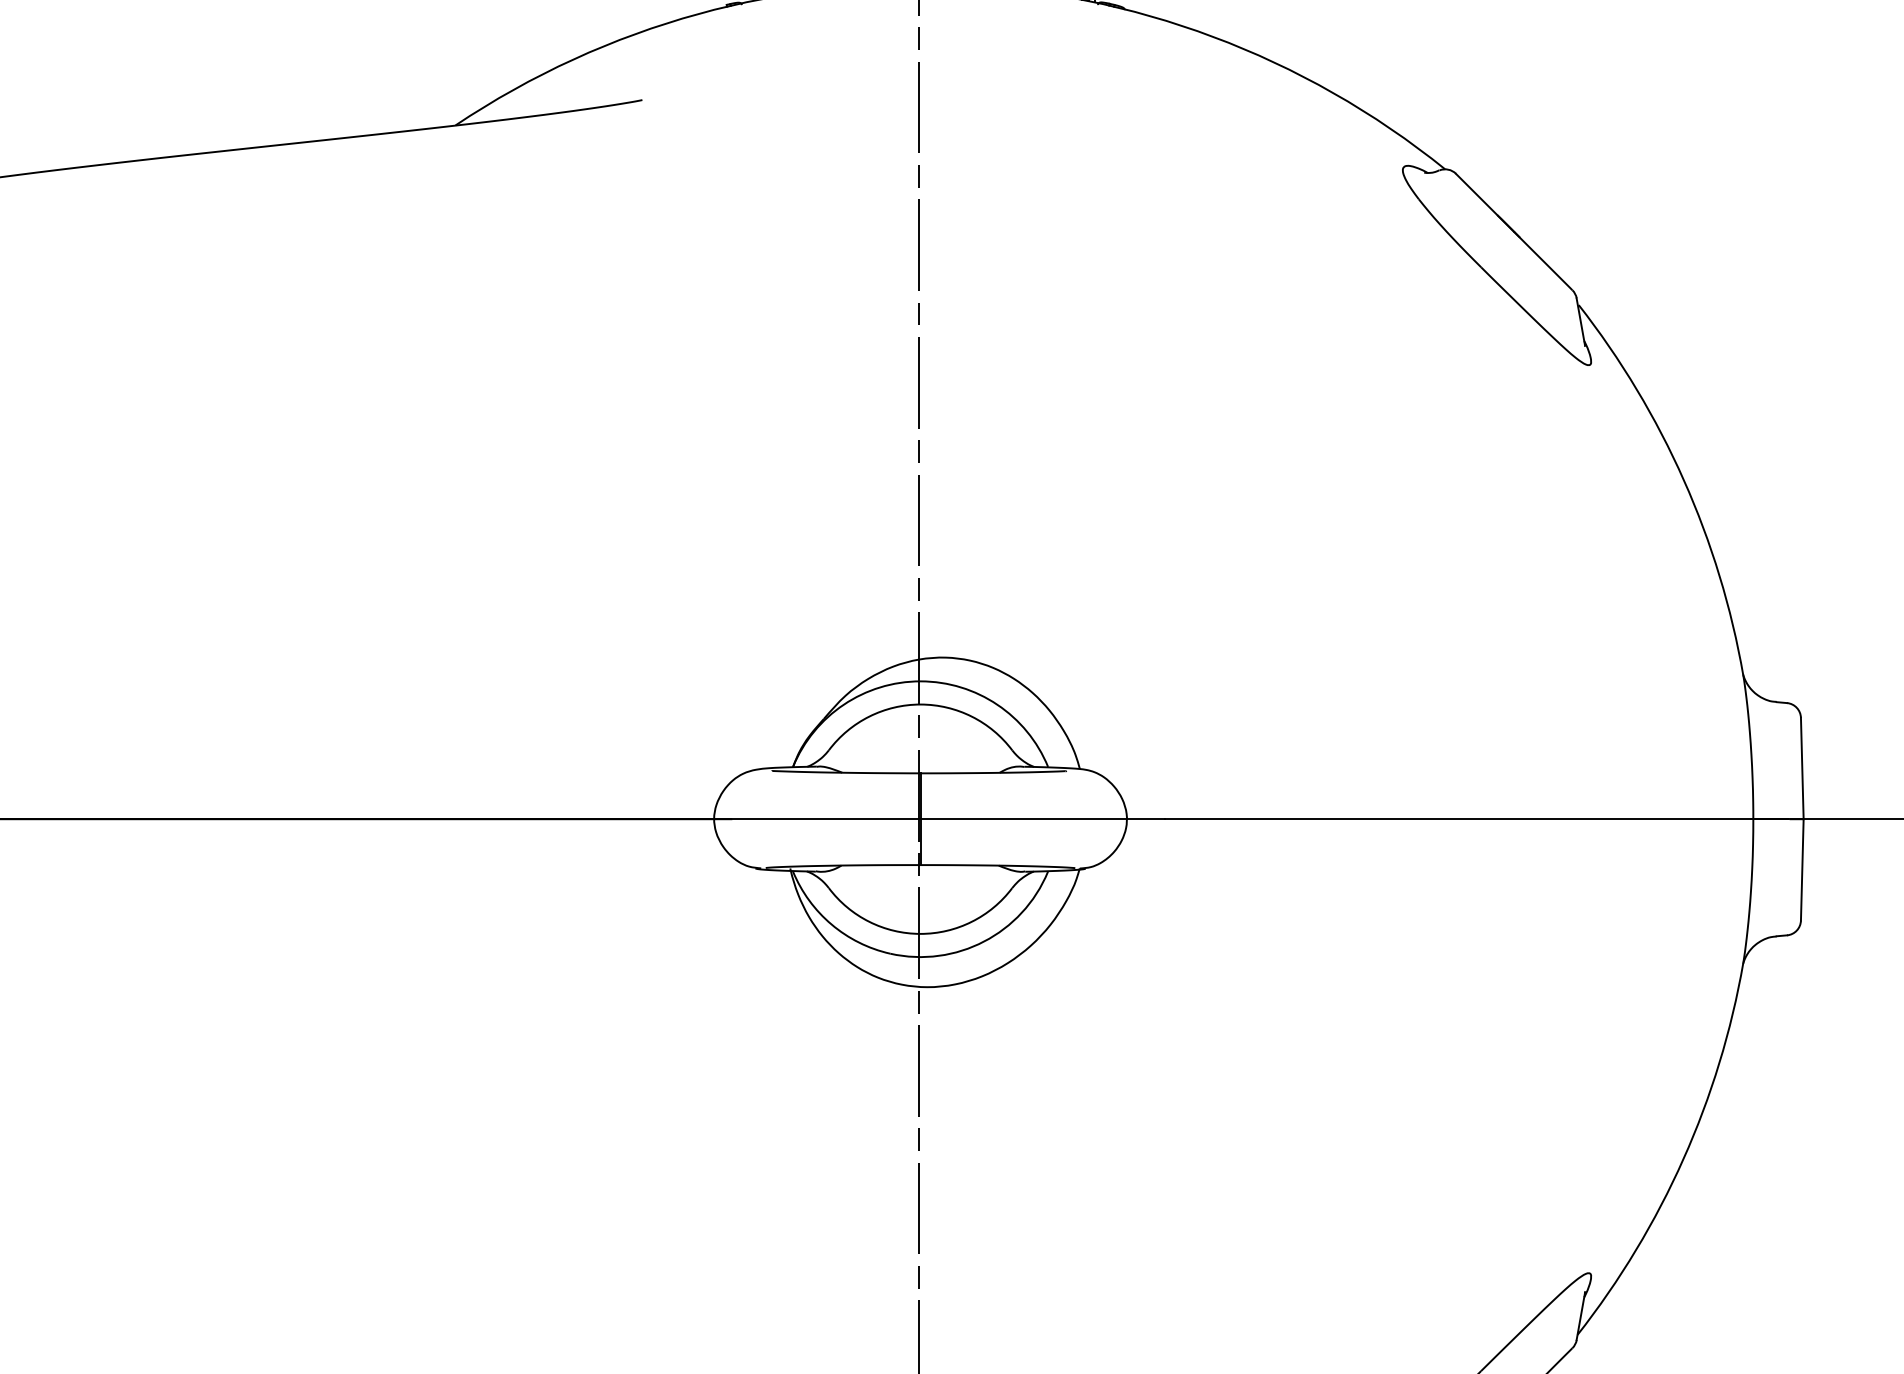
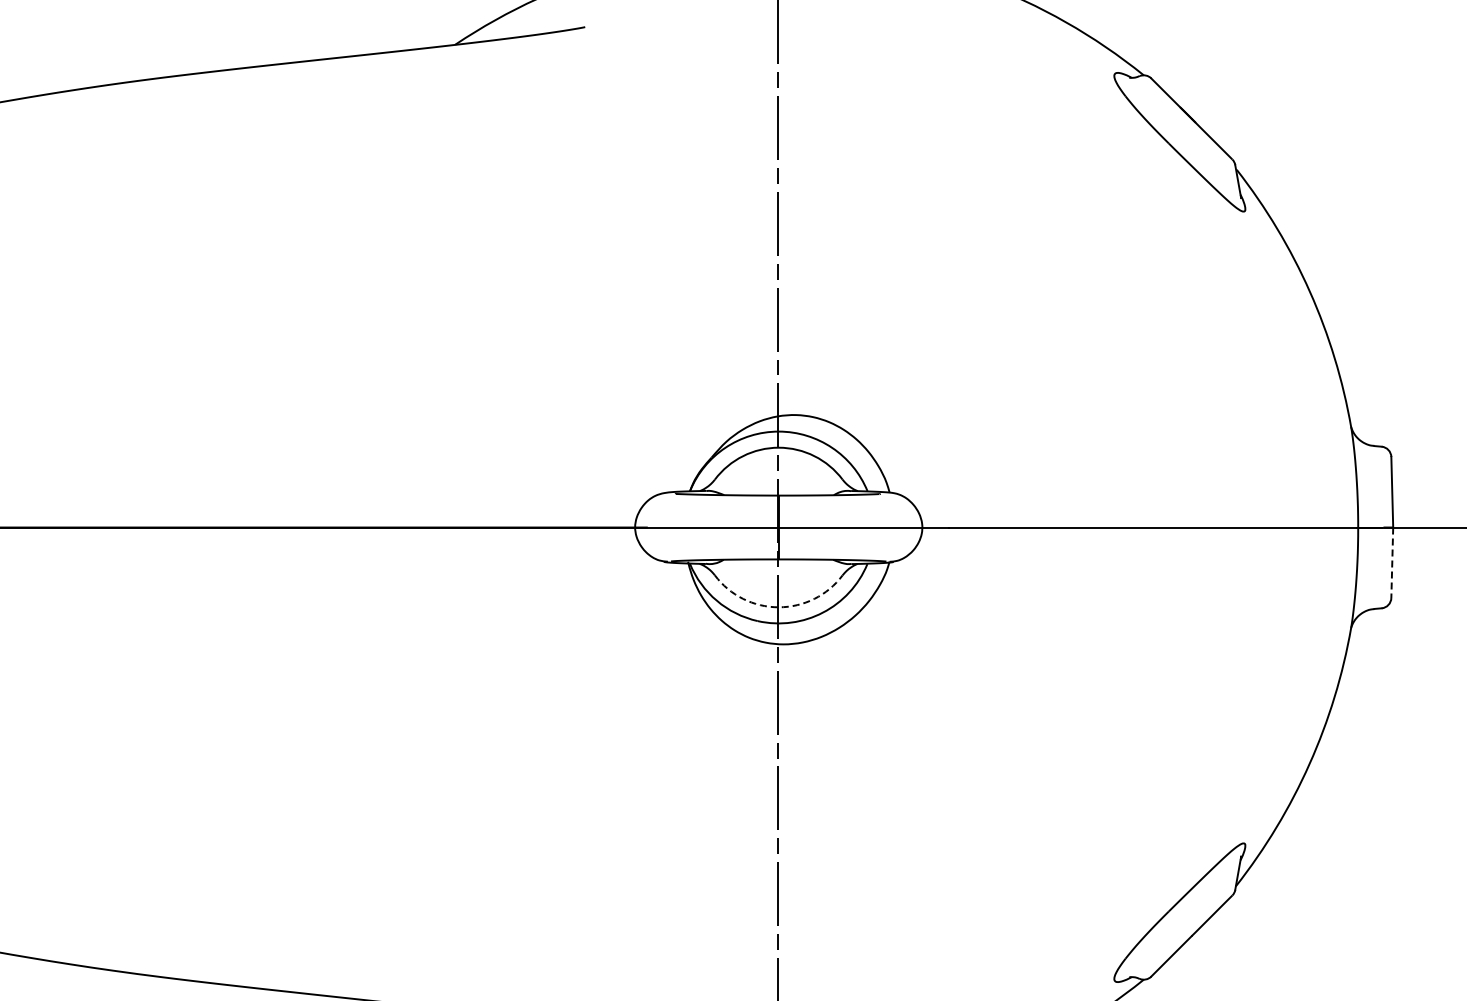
line: (1802, 870) -> (1392, 563), solid -> dashed
arc: (920, 934) -> (778, 607), solid -> dashed

